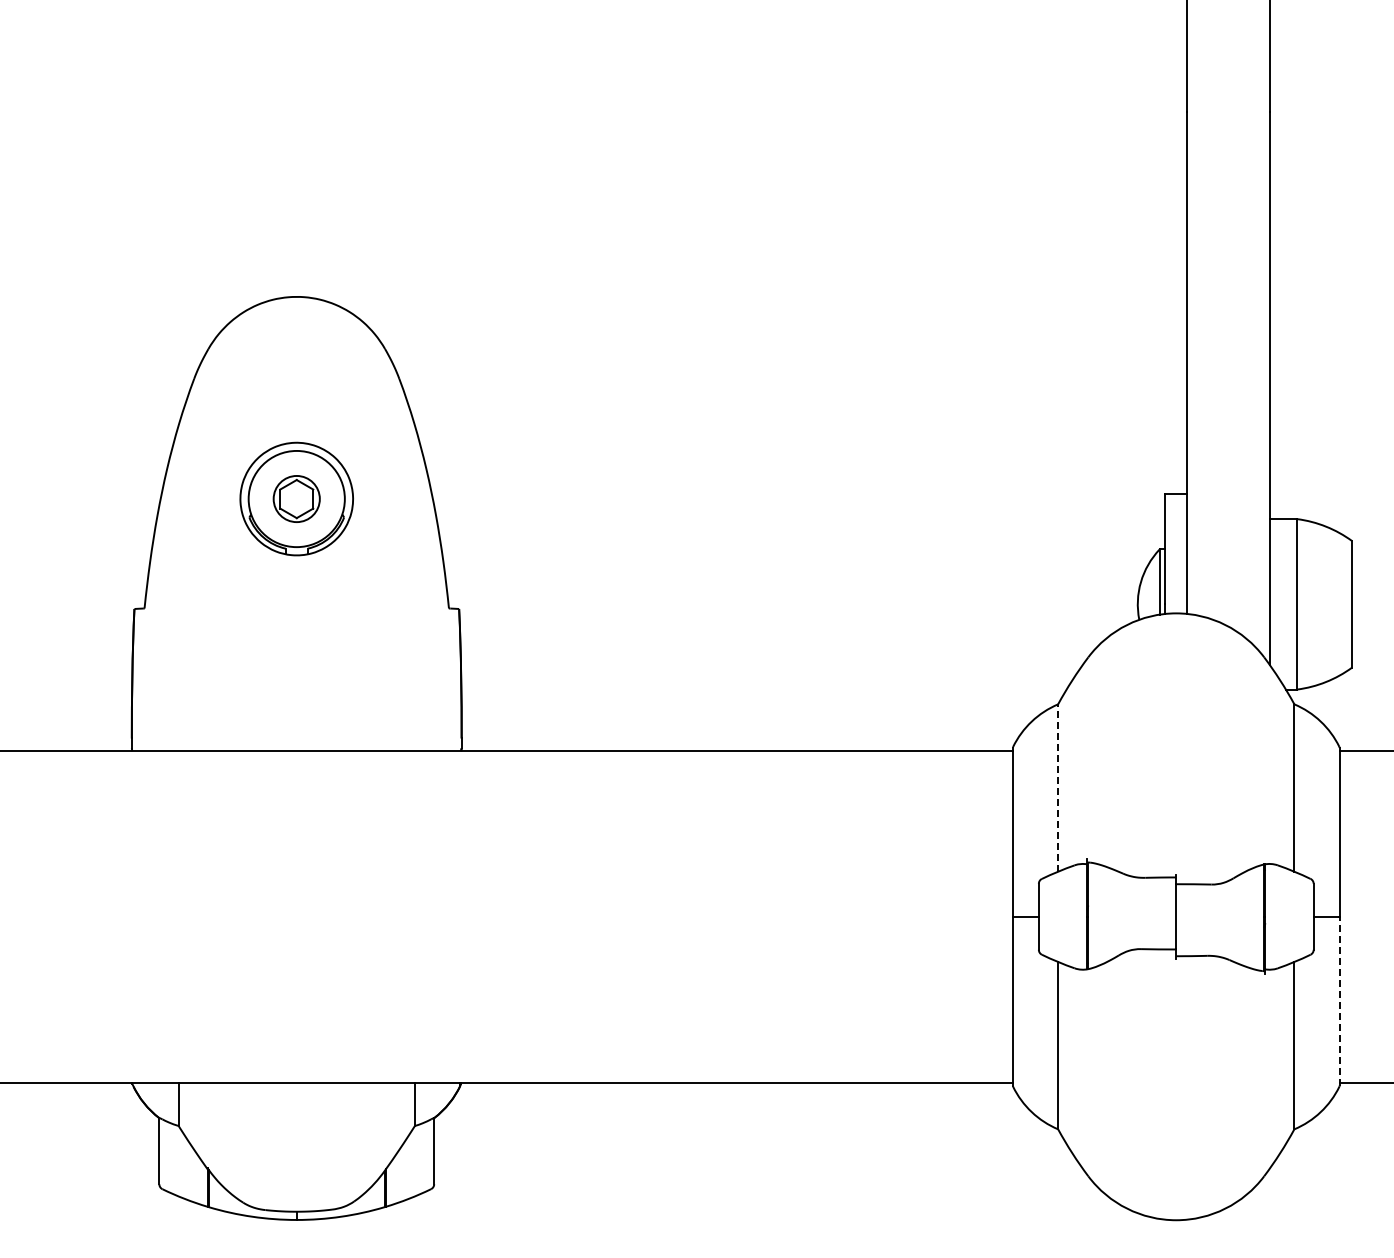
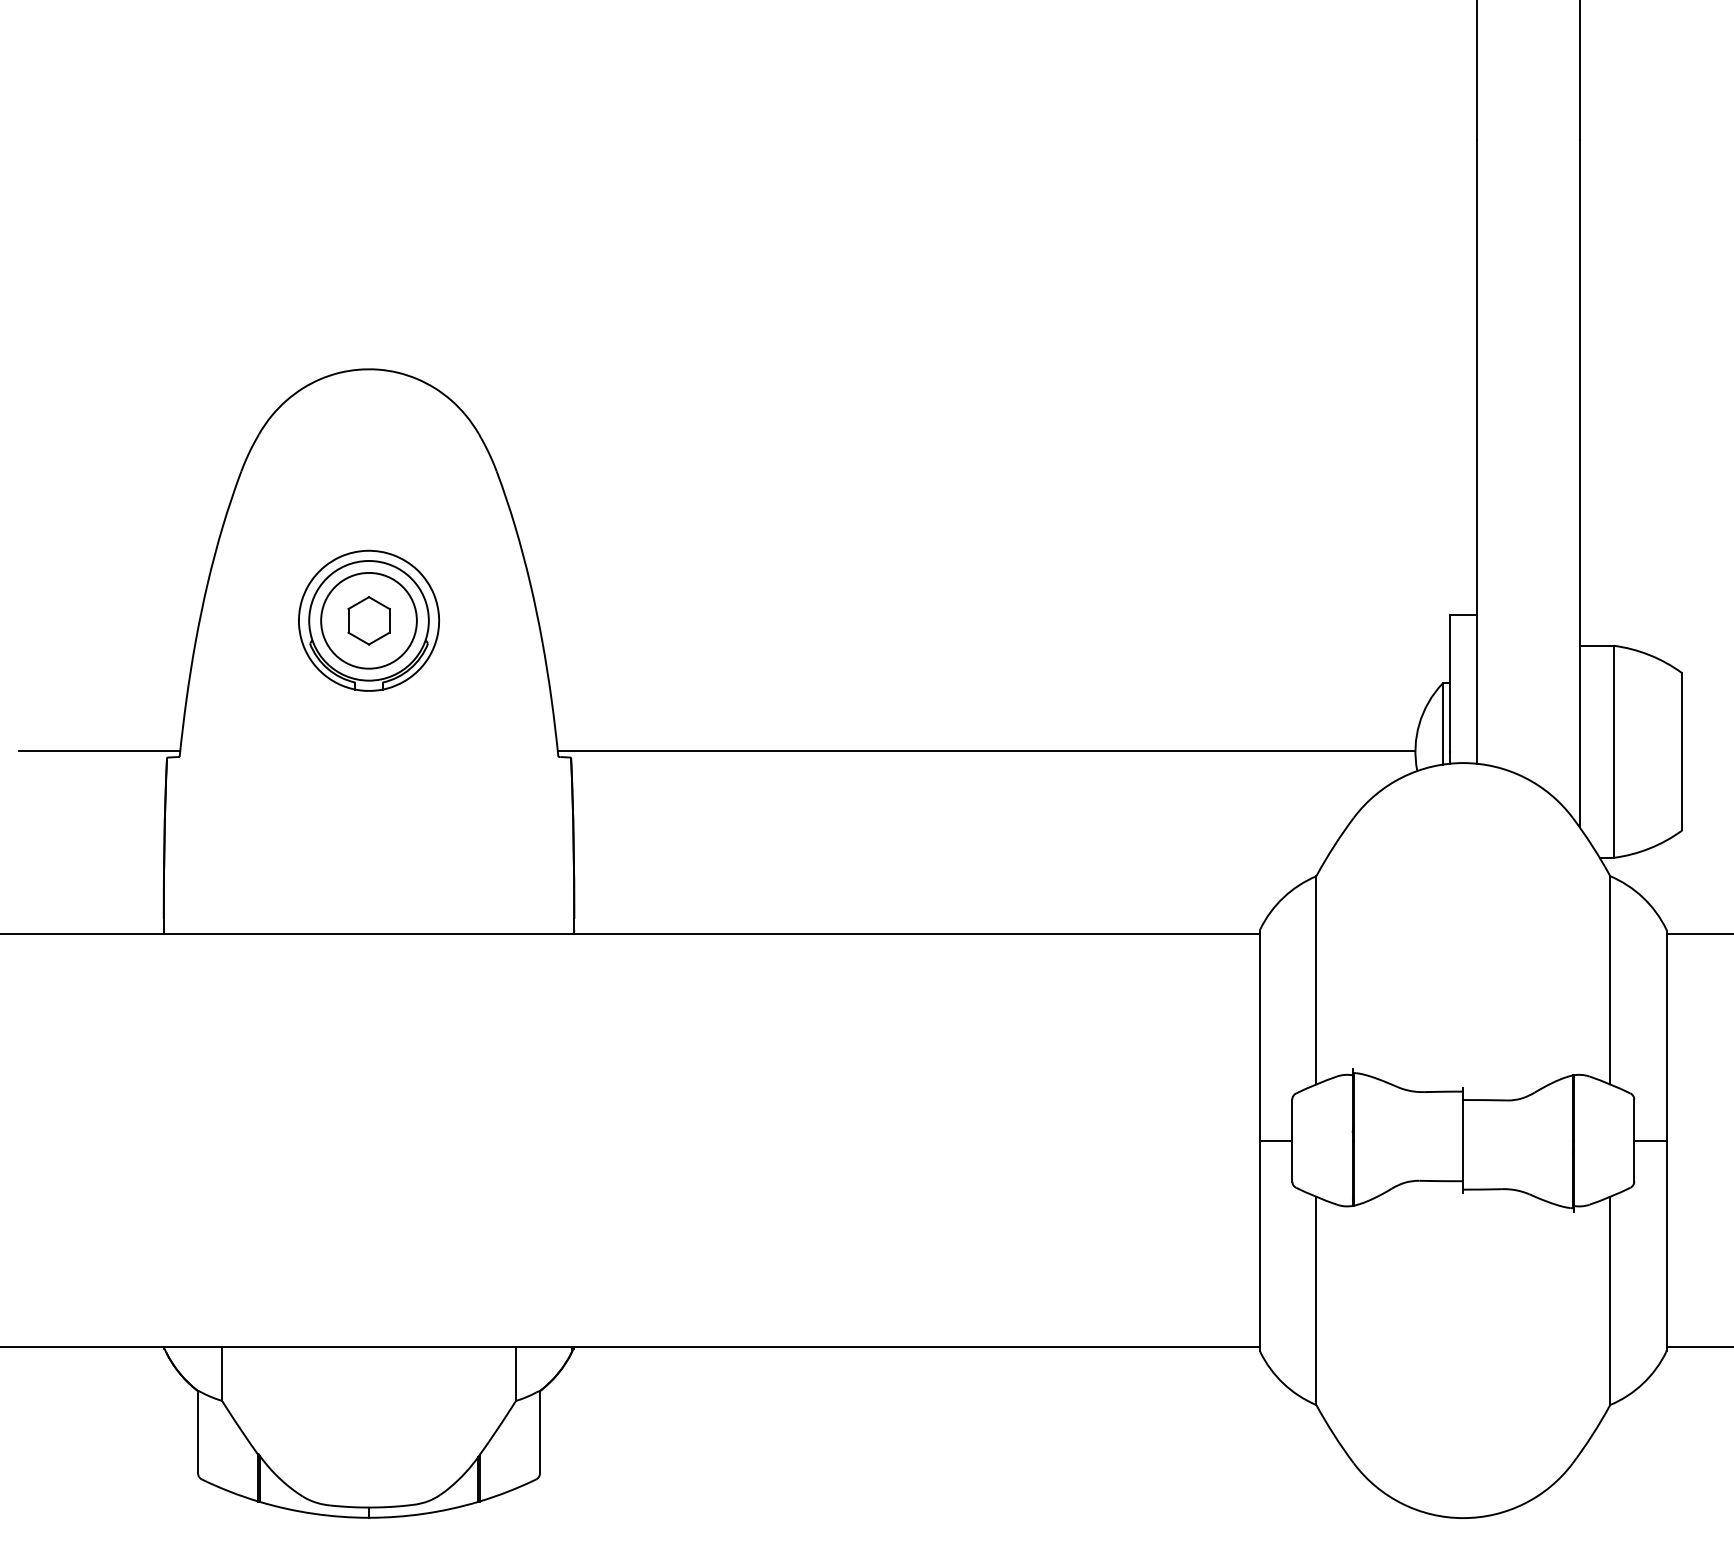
circle: (296, 498) -> (368, 620), size x1.67
line: (80, 603) -> (99, 750), added
line: (792, 603) -> (985, 750), added
line: (1058, 787) -> (1316, 979), dashed -> solid
line: (1339, 1000) -> (1666, 1244), dashed -> solid

